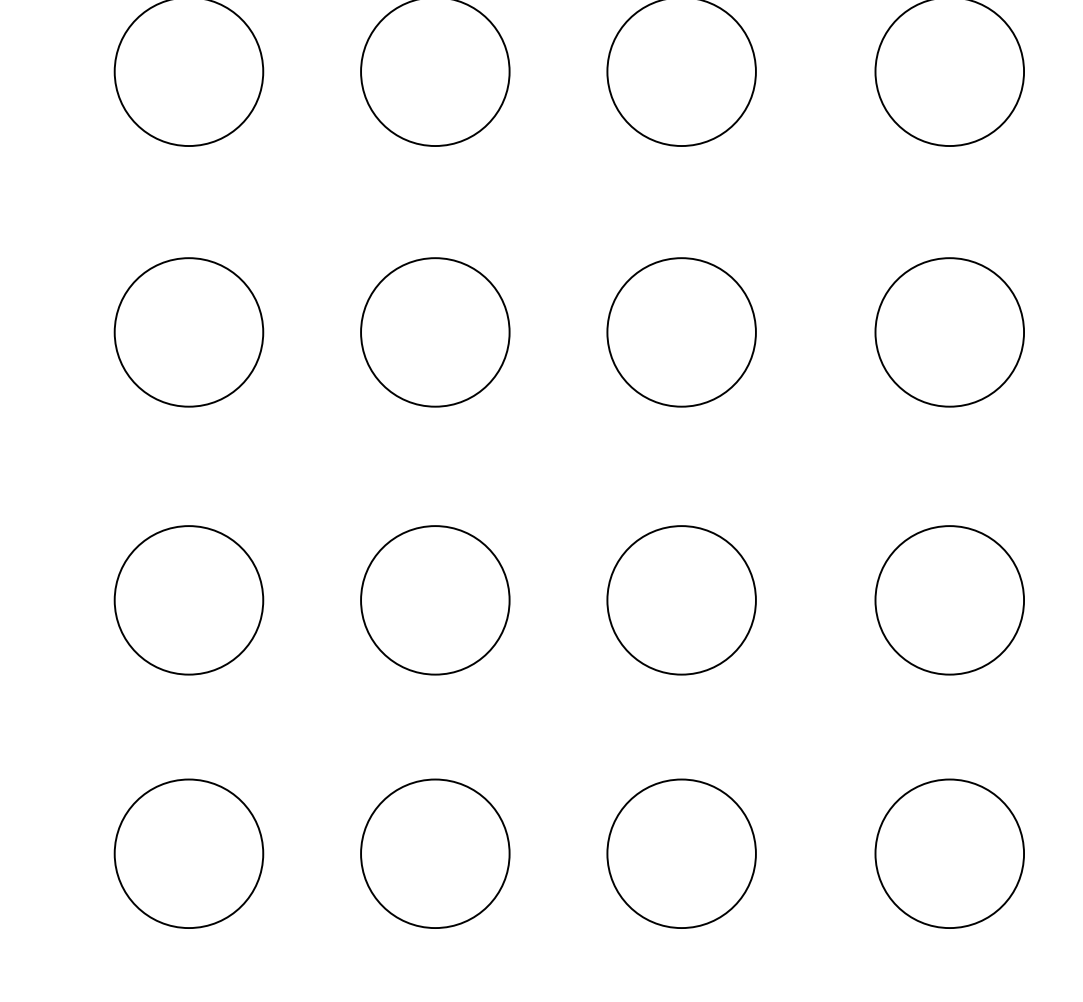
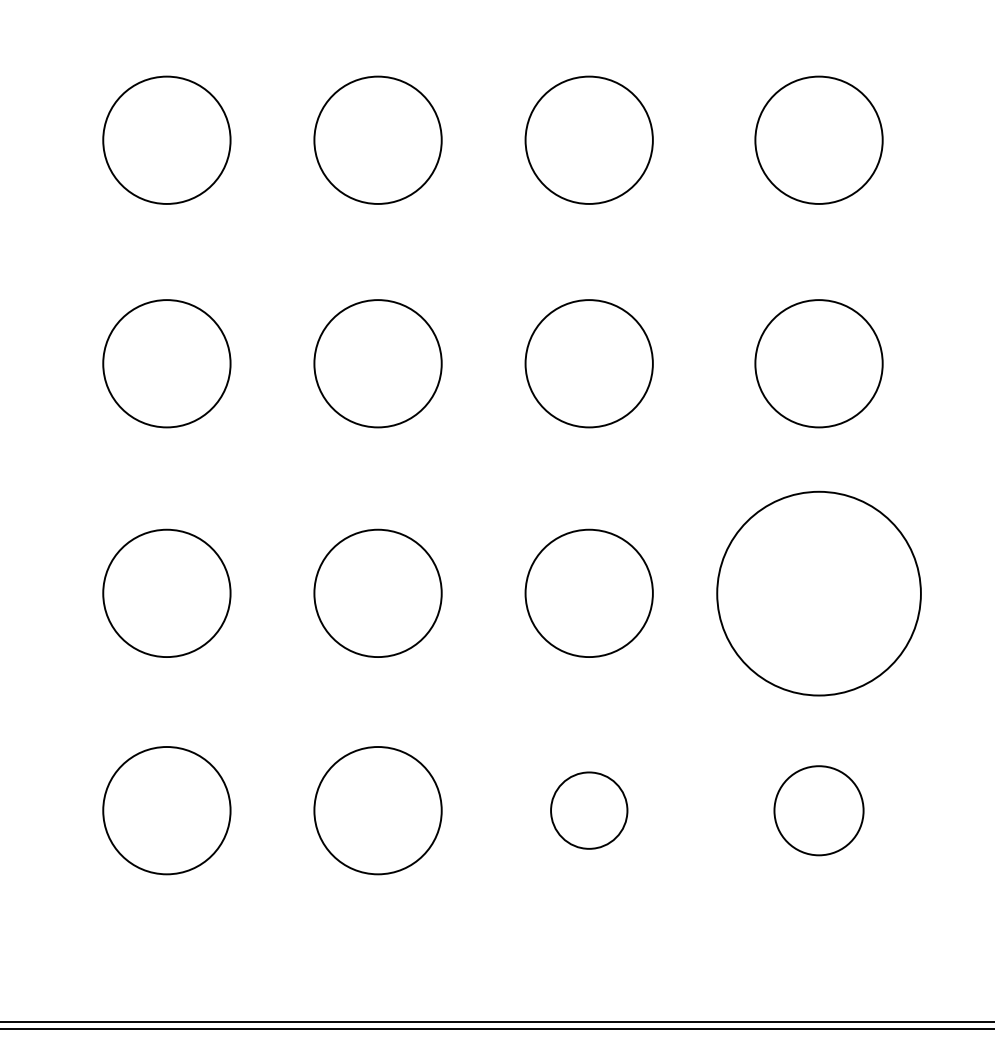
circle: (949, 599) -> (818, 592), size x1.6
circle: (680, 853) -> (588, 810), size x0.6
circle: (949, 853) -> (818, 810), size x0.7

